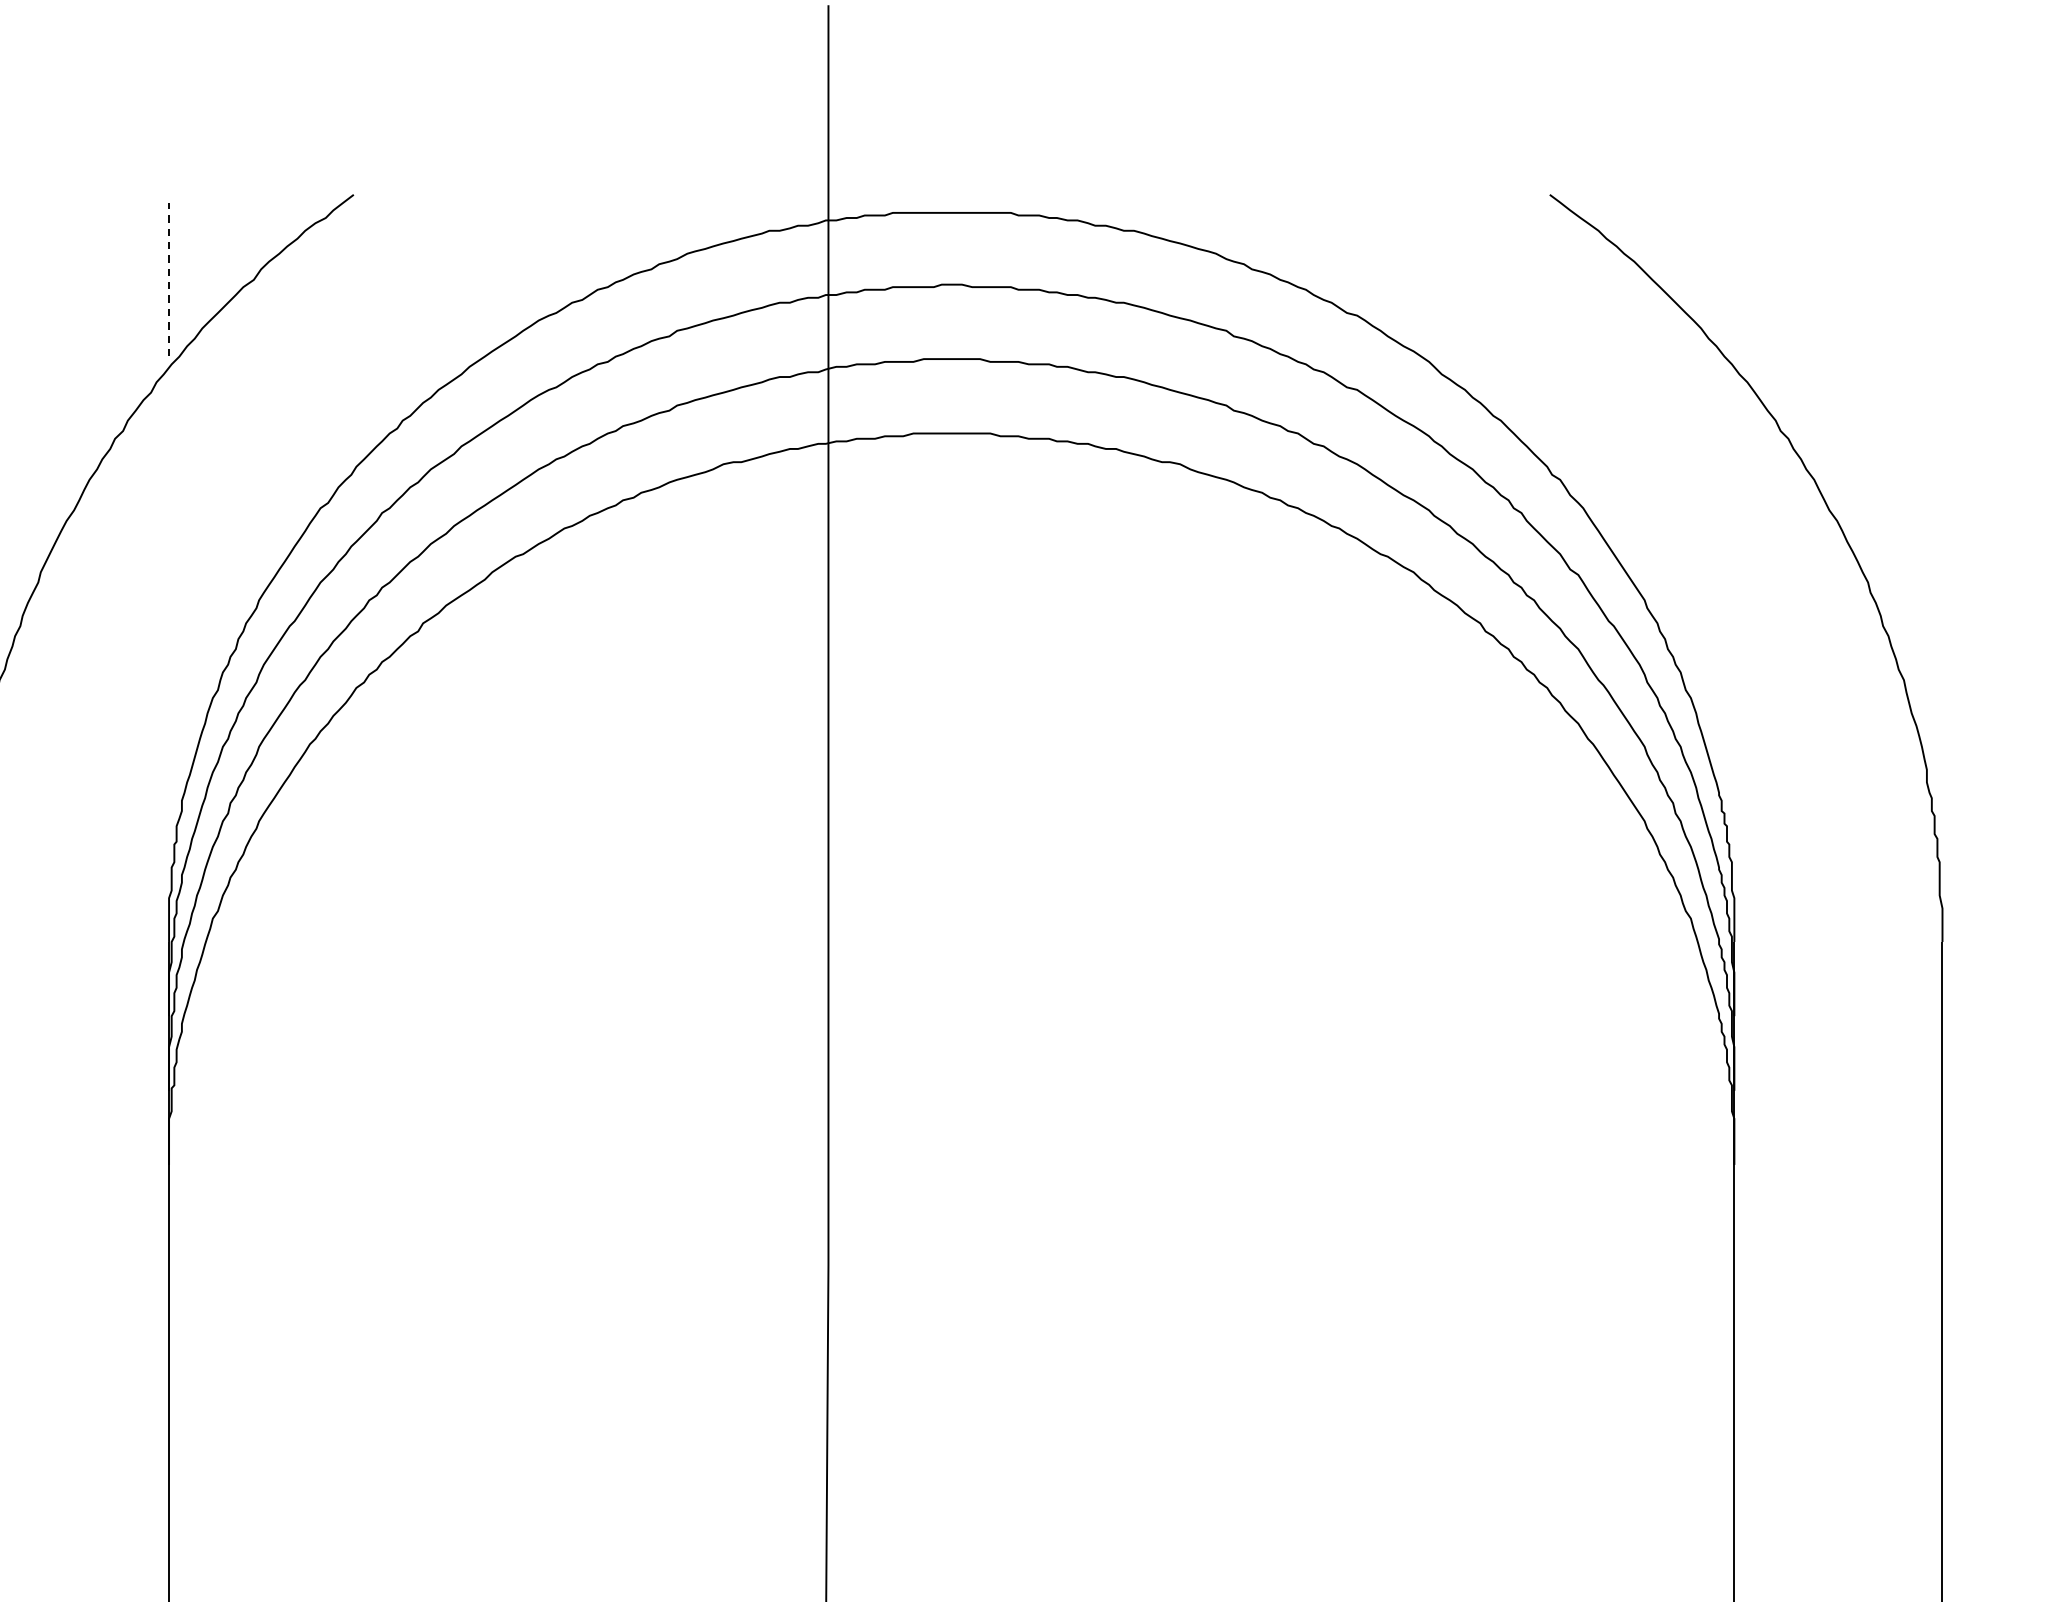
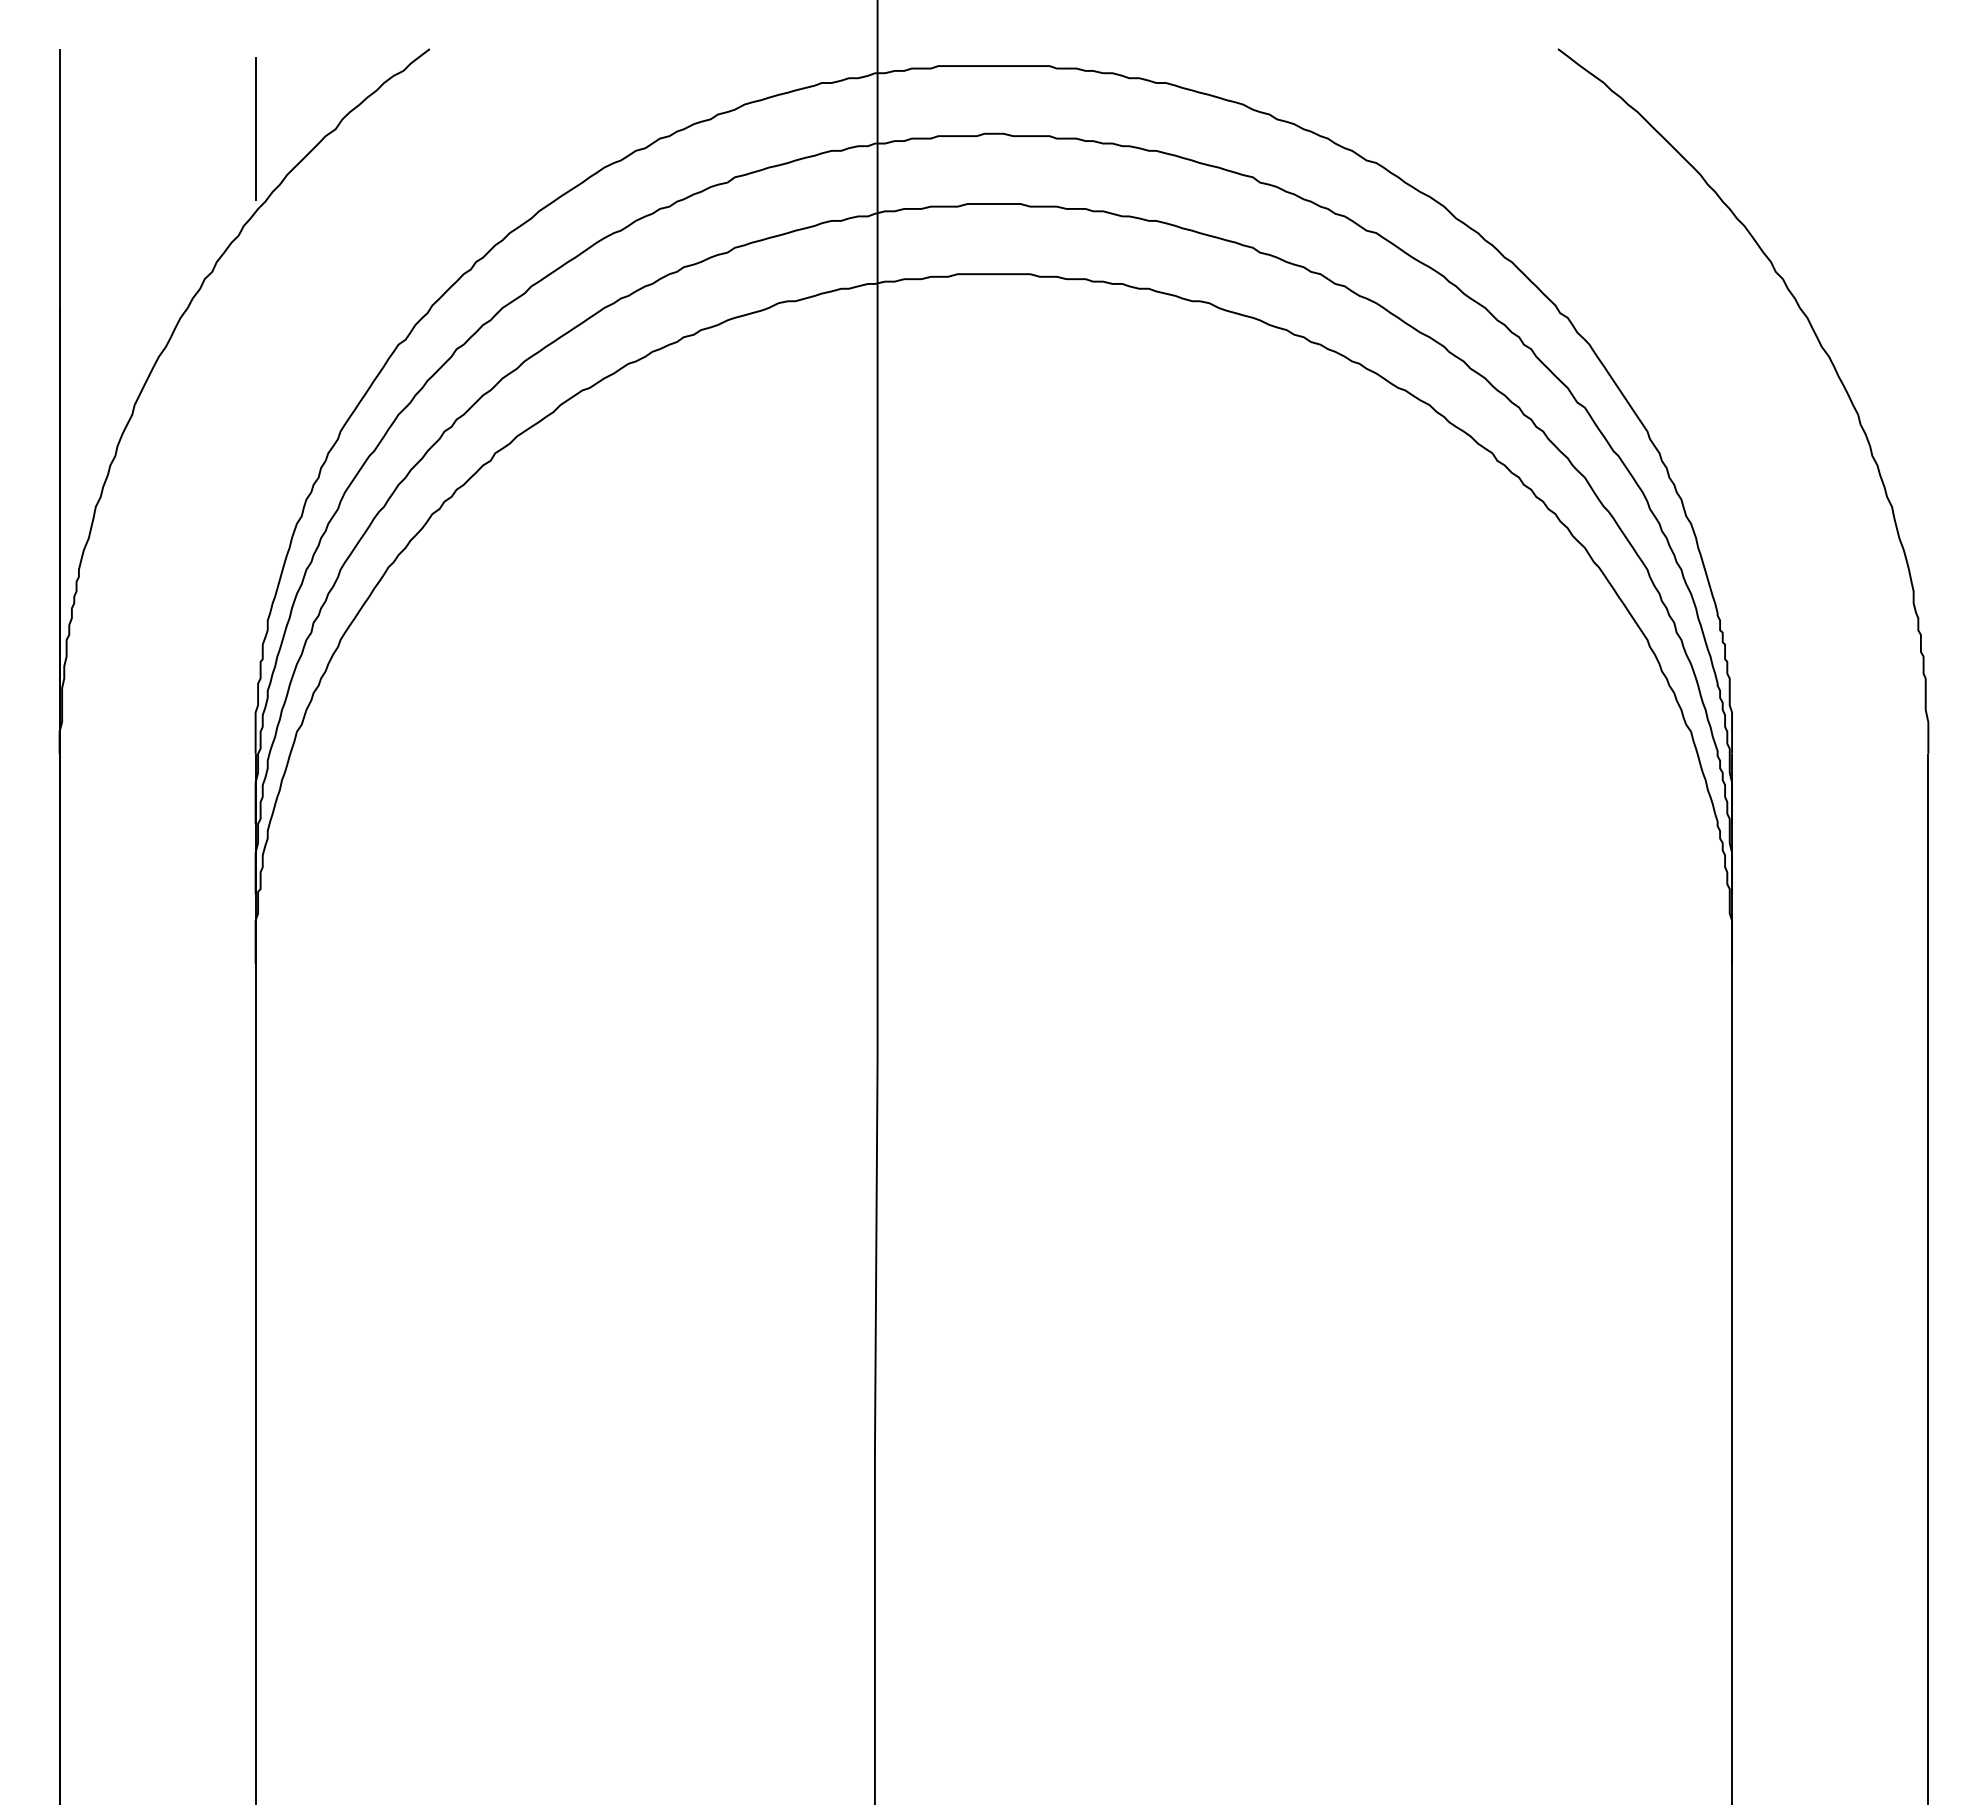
line: (168, 279) -> (255, 128), dashed -> solid

